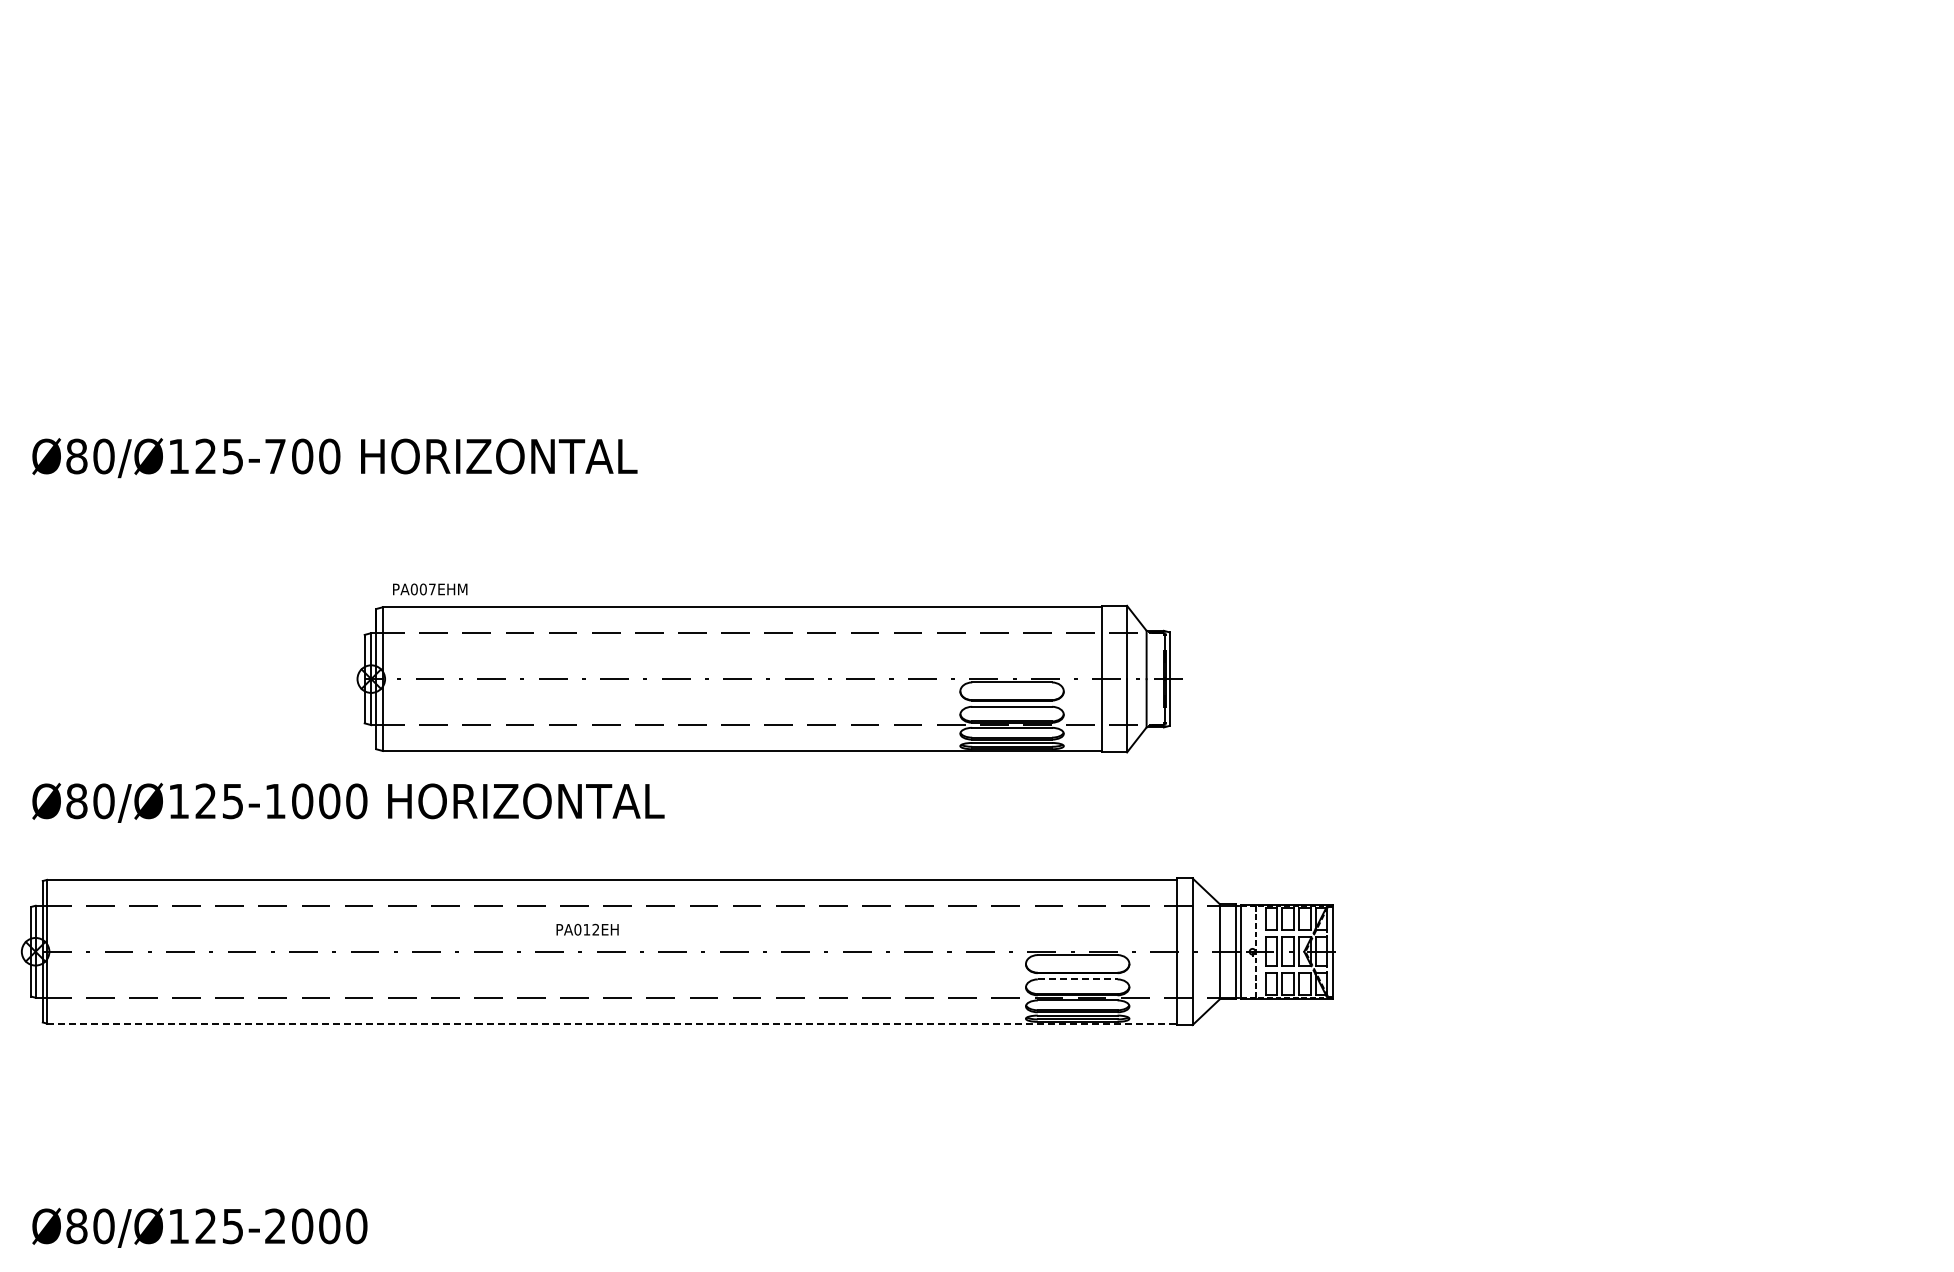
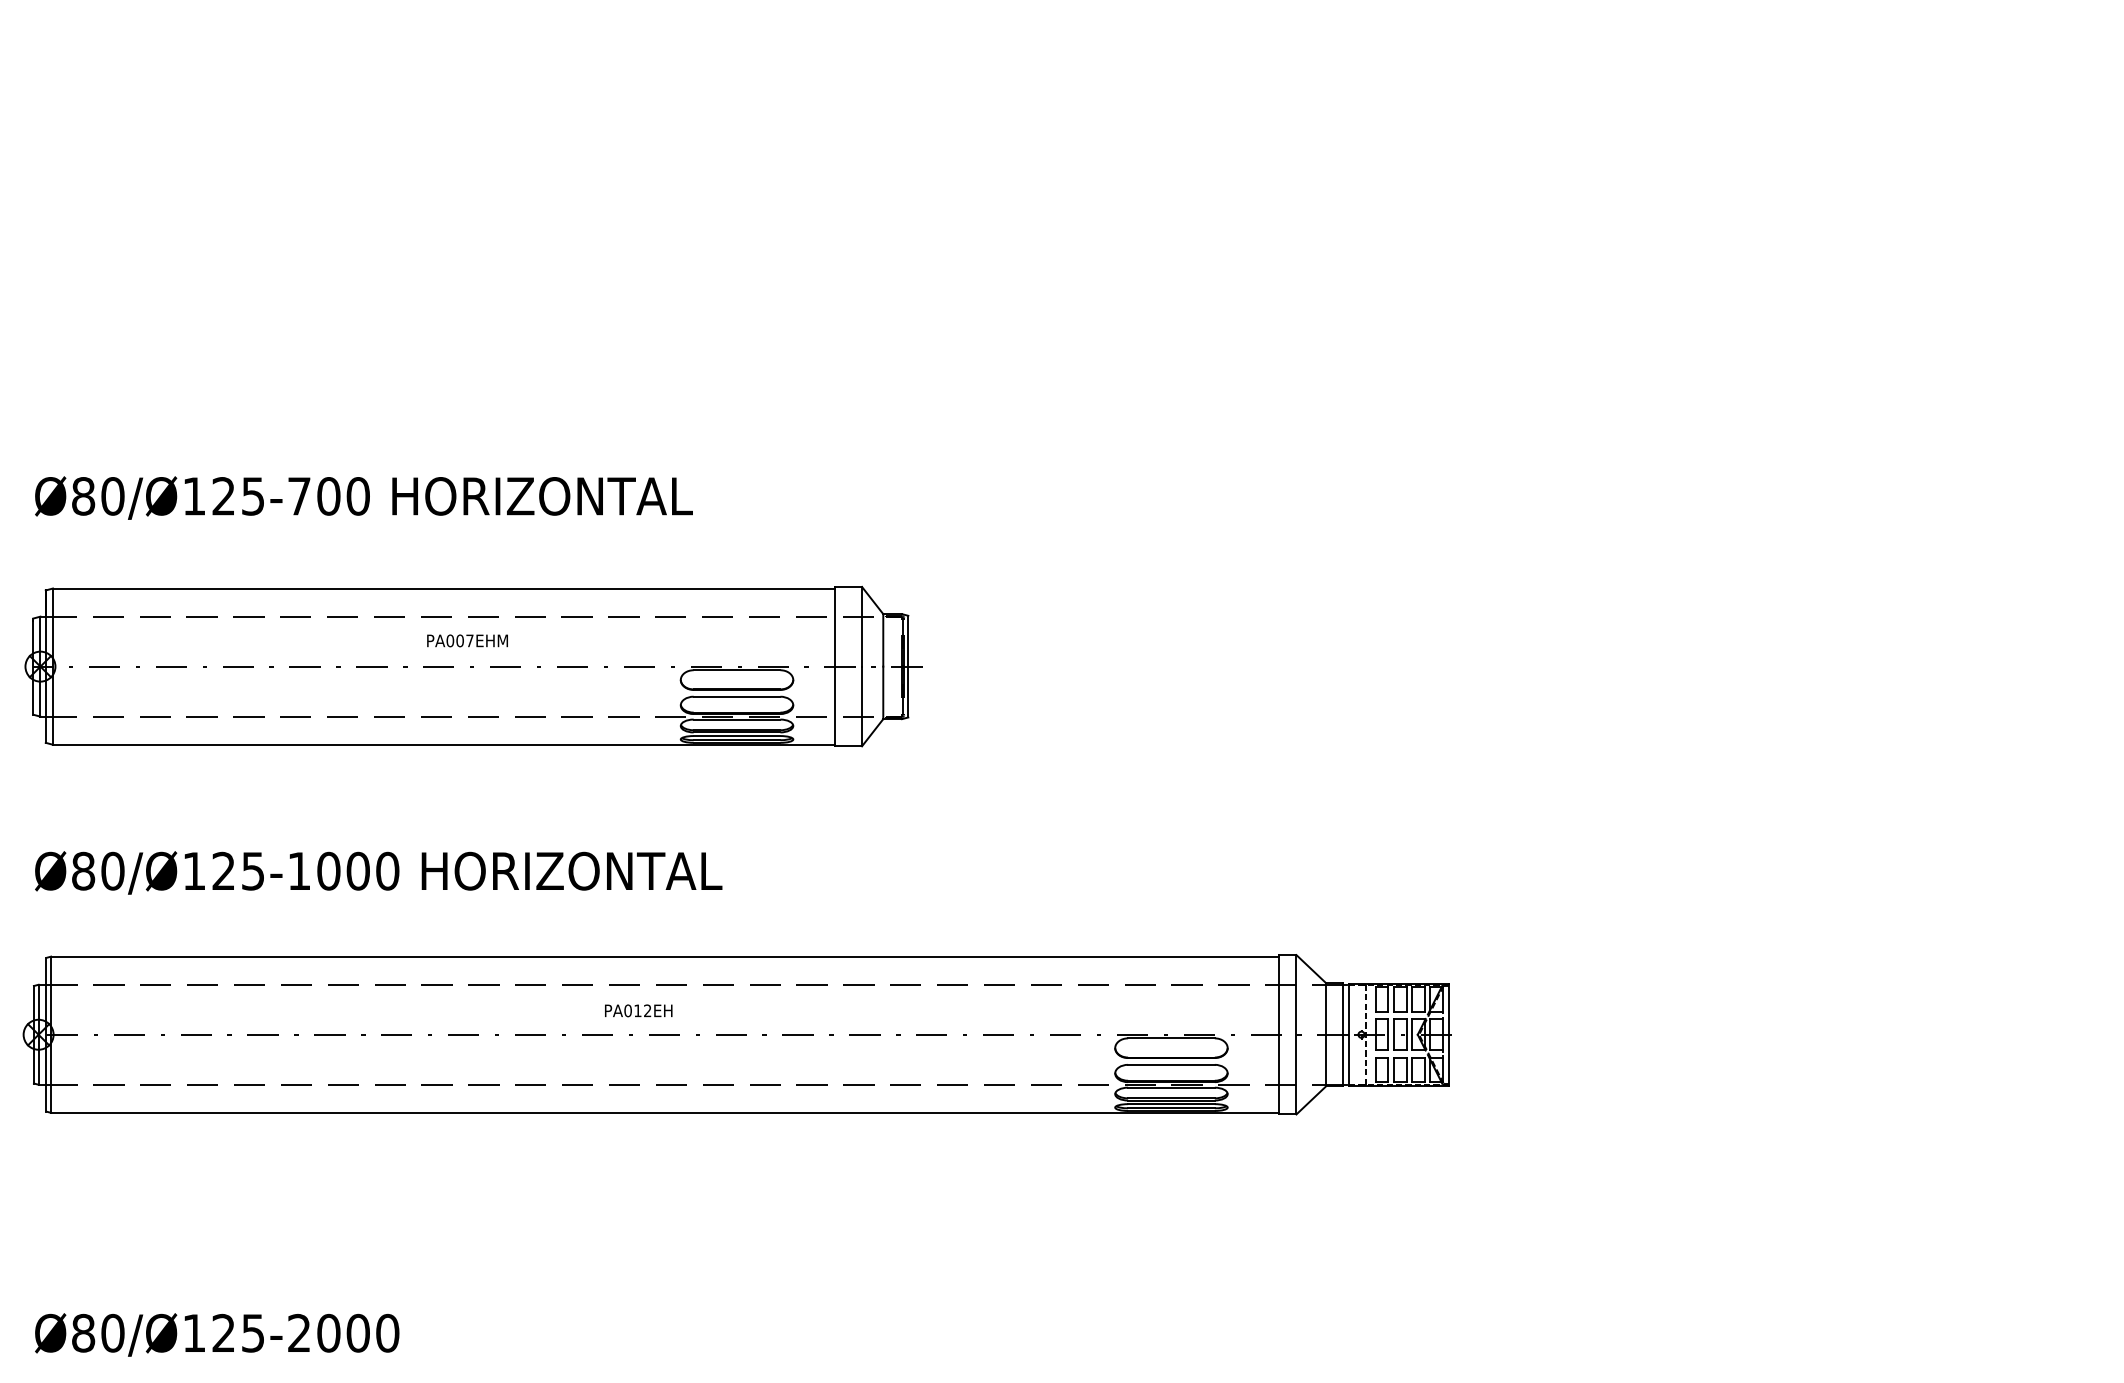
part: (769, 678) -> (473, 665), moved
line: (1077, 979) -> (1171, 1064), dashed -> solid
line: (611, 1023) -> (664, 1112), dashed -> solid

